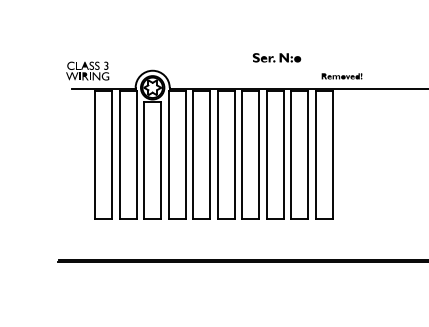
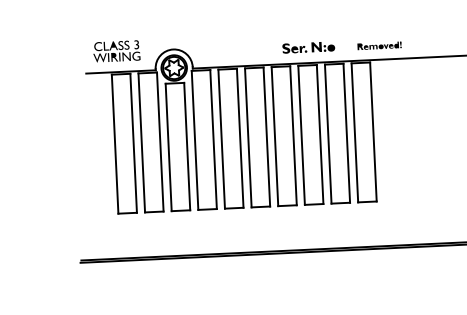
part: (276, 57) -> (308, 47), moved
part: (87, 70) -> (116, 50), moved

